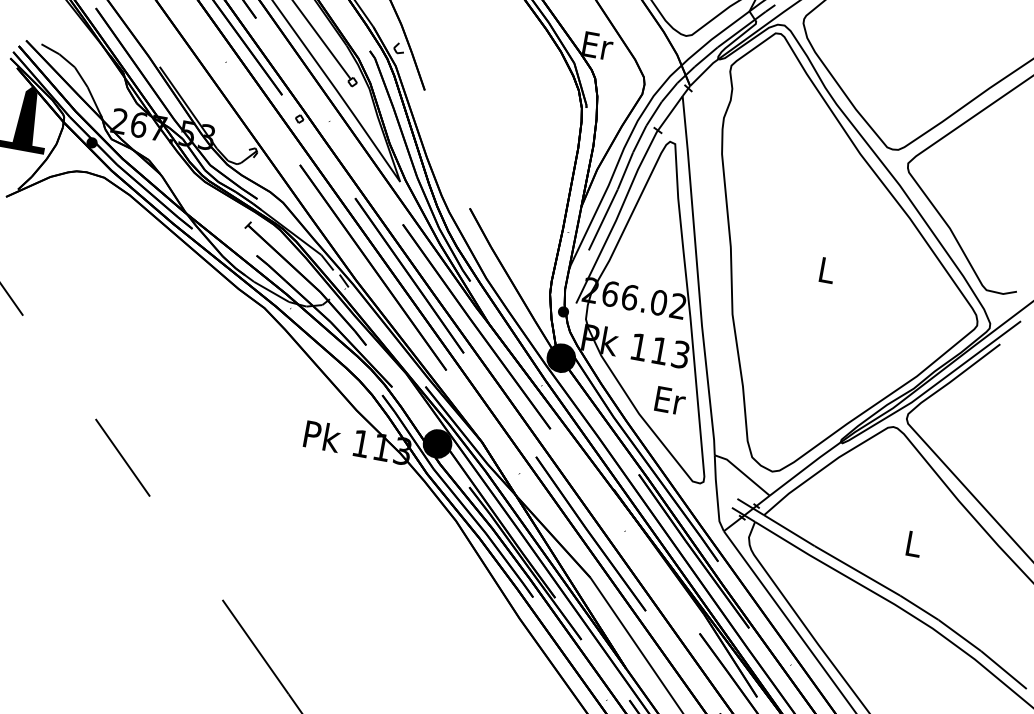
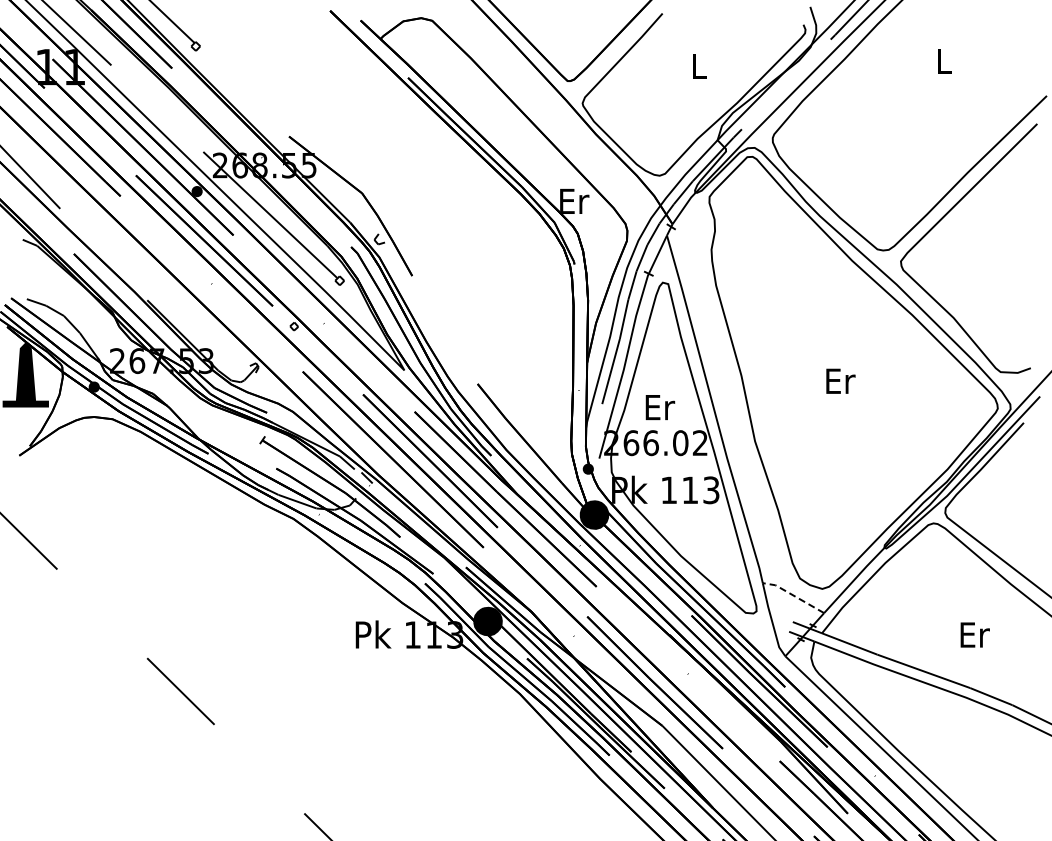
text: (827, 269) -> (840, 380), L -> Er
text: (670, 400) -> (660, 407), moved
line: (742, 472) -> (793, 595), solid -> dashed
text: (913, 543) -> (974, 634), L -> Er

